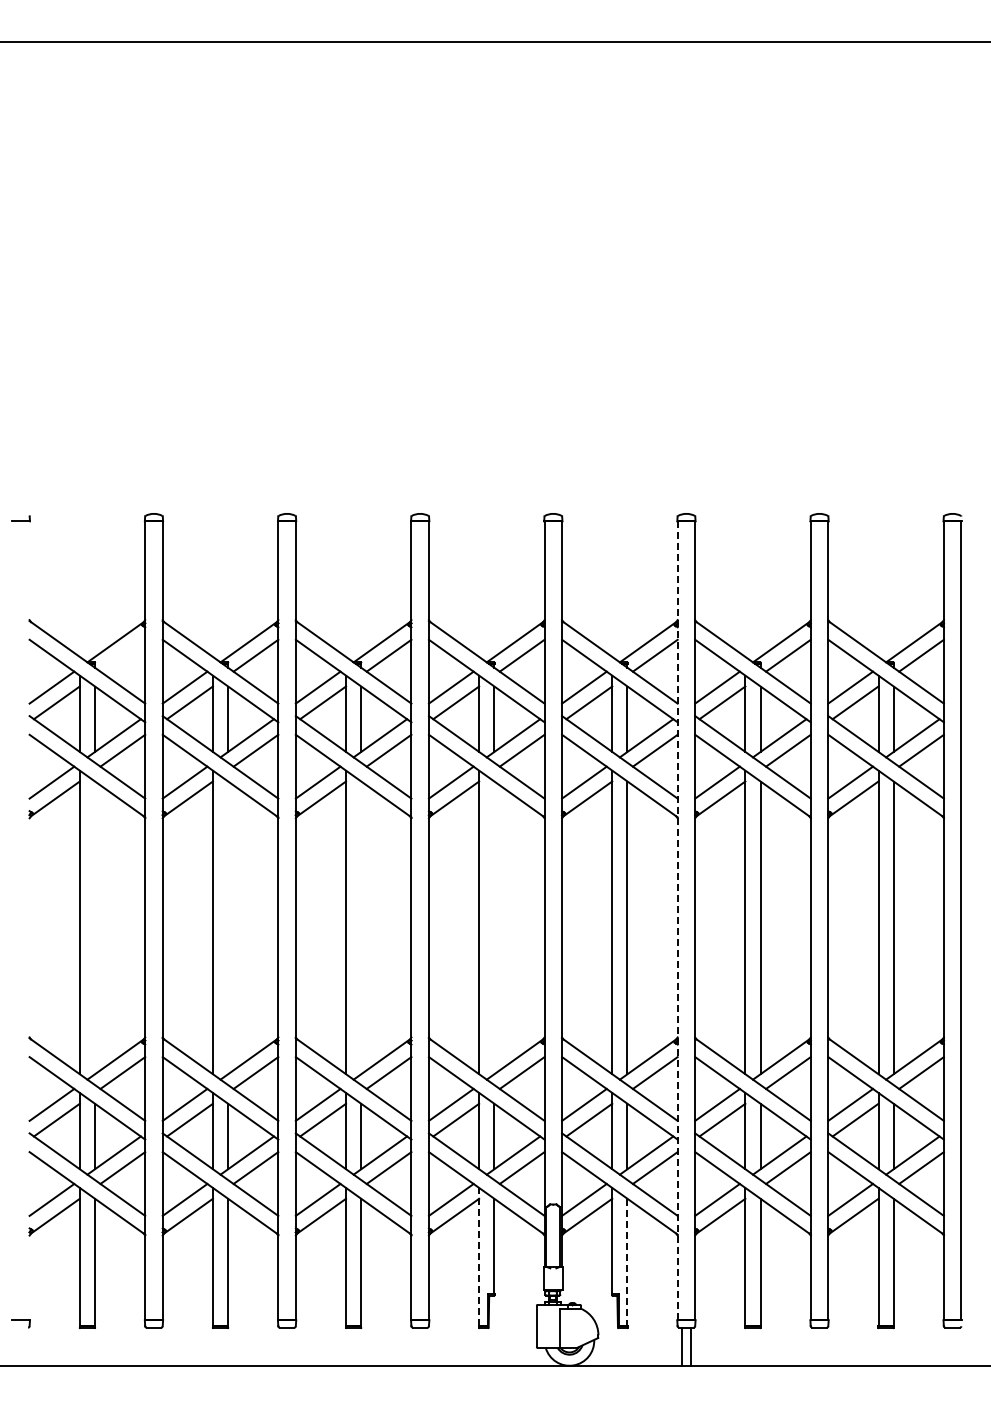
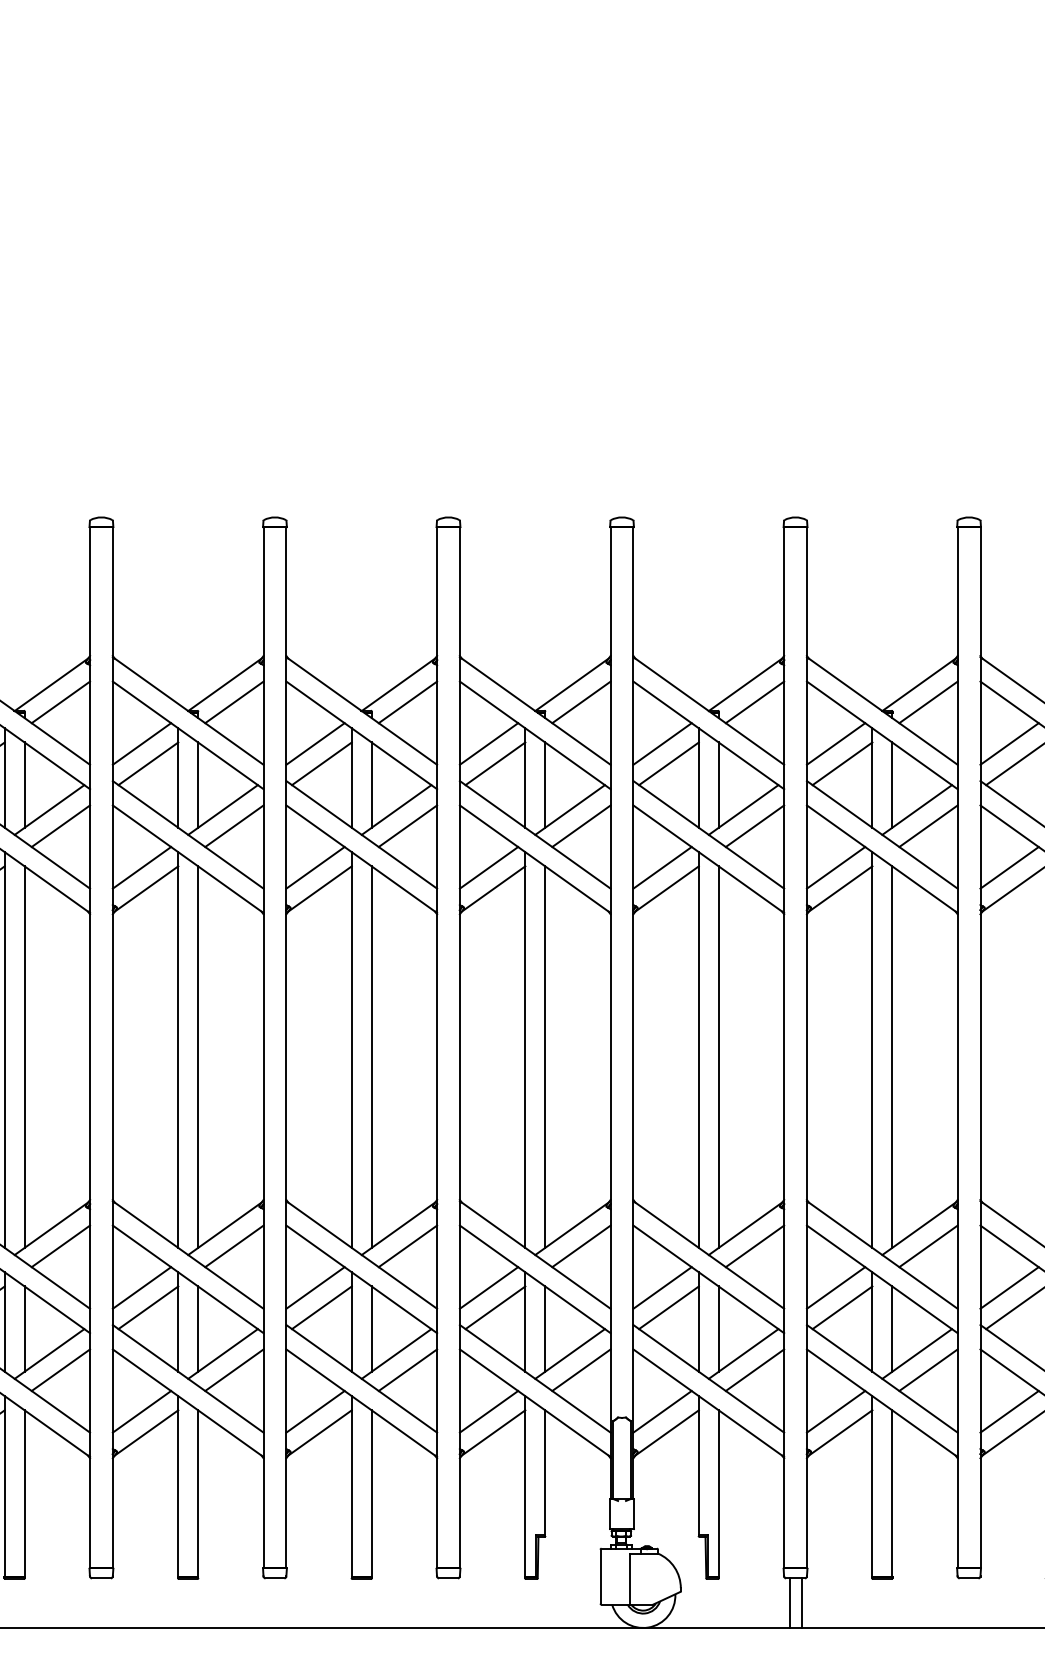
line: (122, 655) -> (60, 702), added
line: (677, 920) -> (783, 1047), dashed -> solid
line: (95, 927) -> (25, 1056), added
line: (228, 927) -> (198, 1056), added
line: (361, 927) -> (371, 1056), added
line: (494, 927) -> (545, 1056), added
line: (479, 1256) -> (525, 1485), dashed -> solid
line: (627, 1262) -> (718, 1493), dashed -> solid

